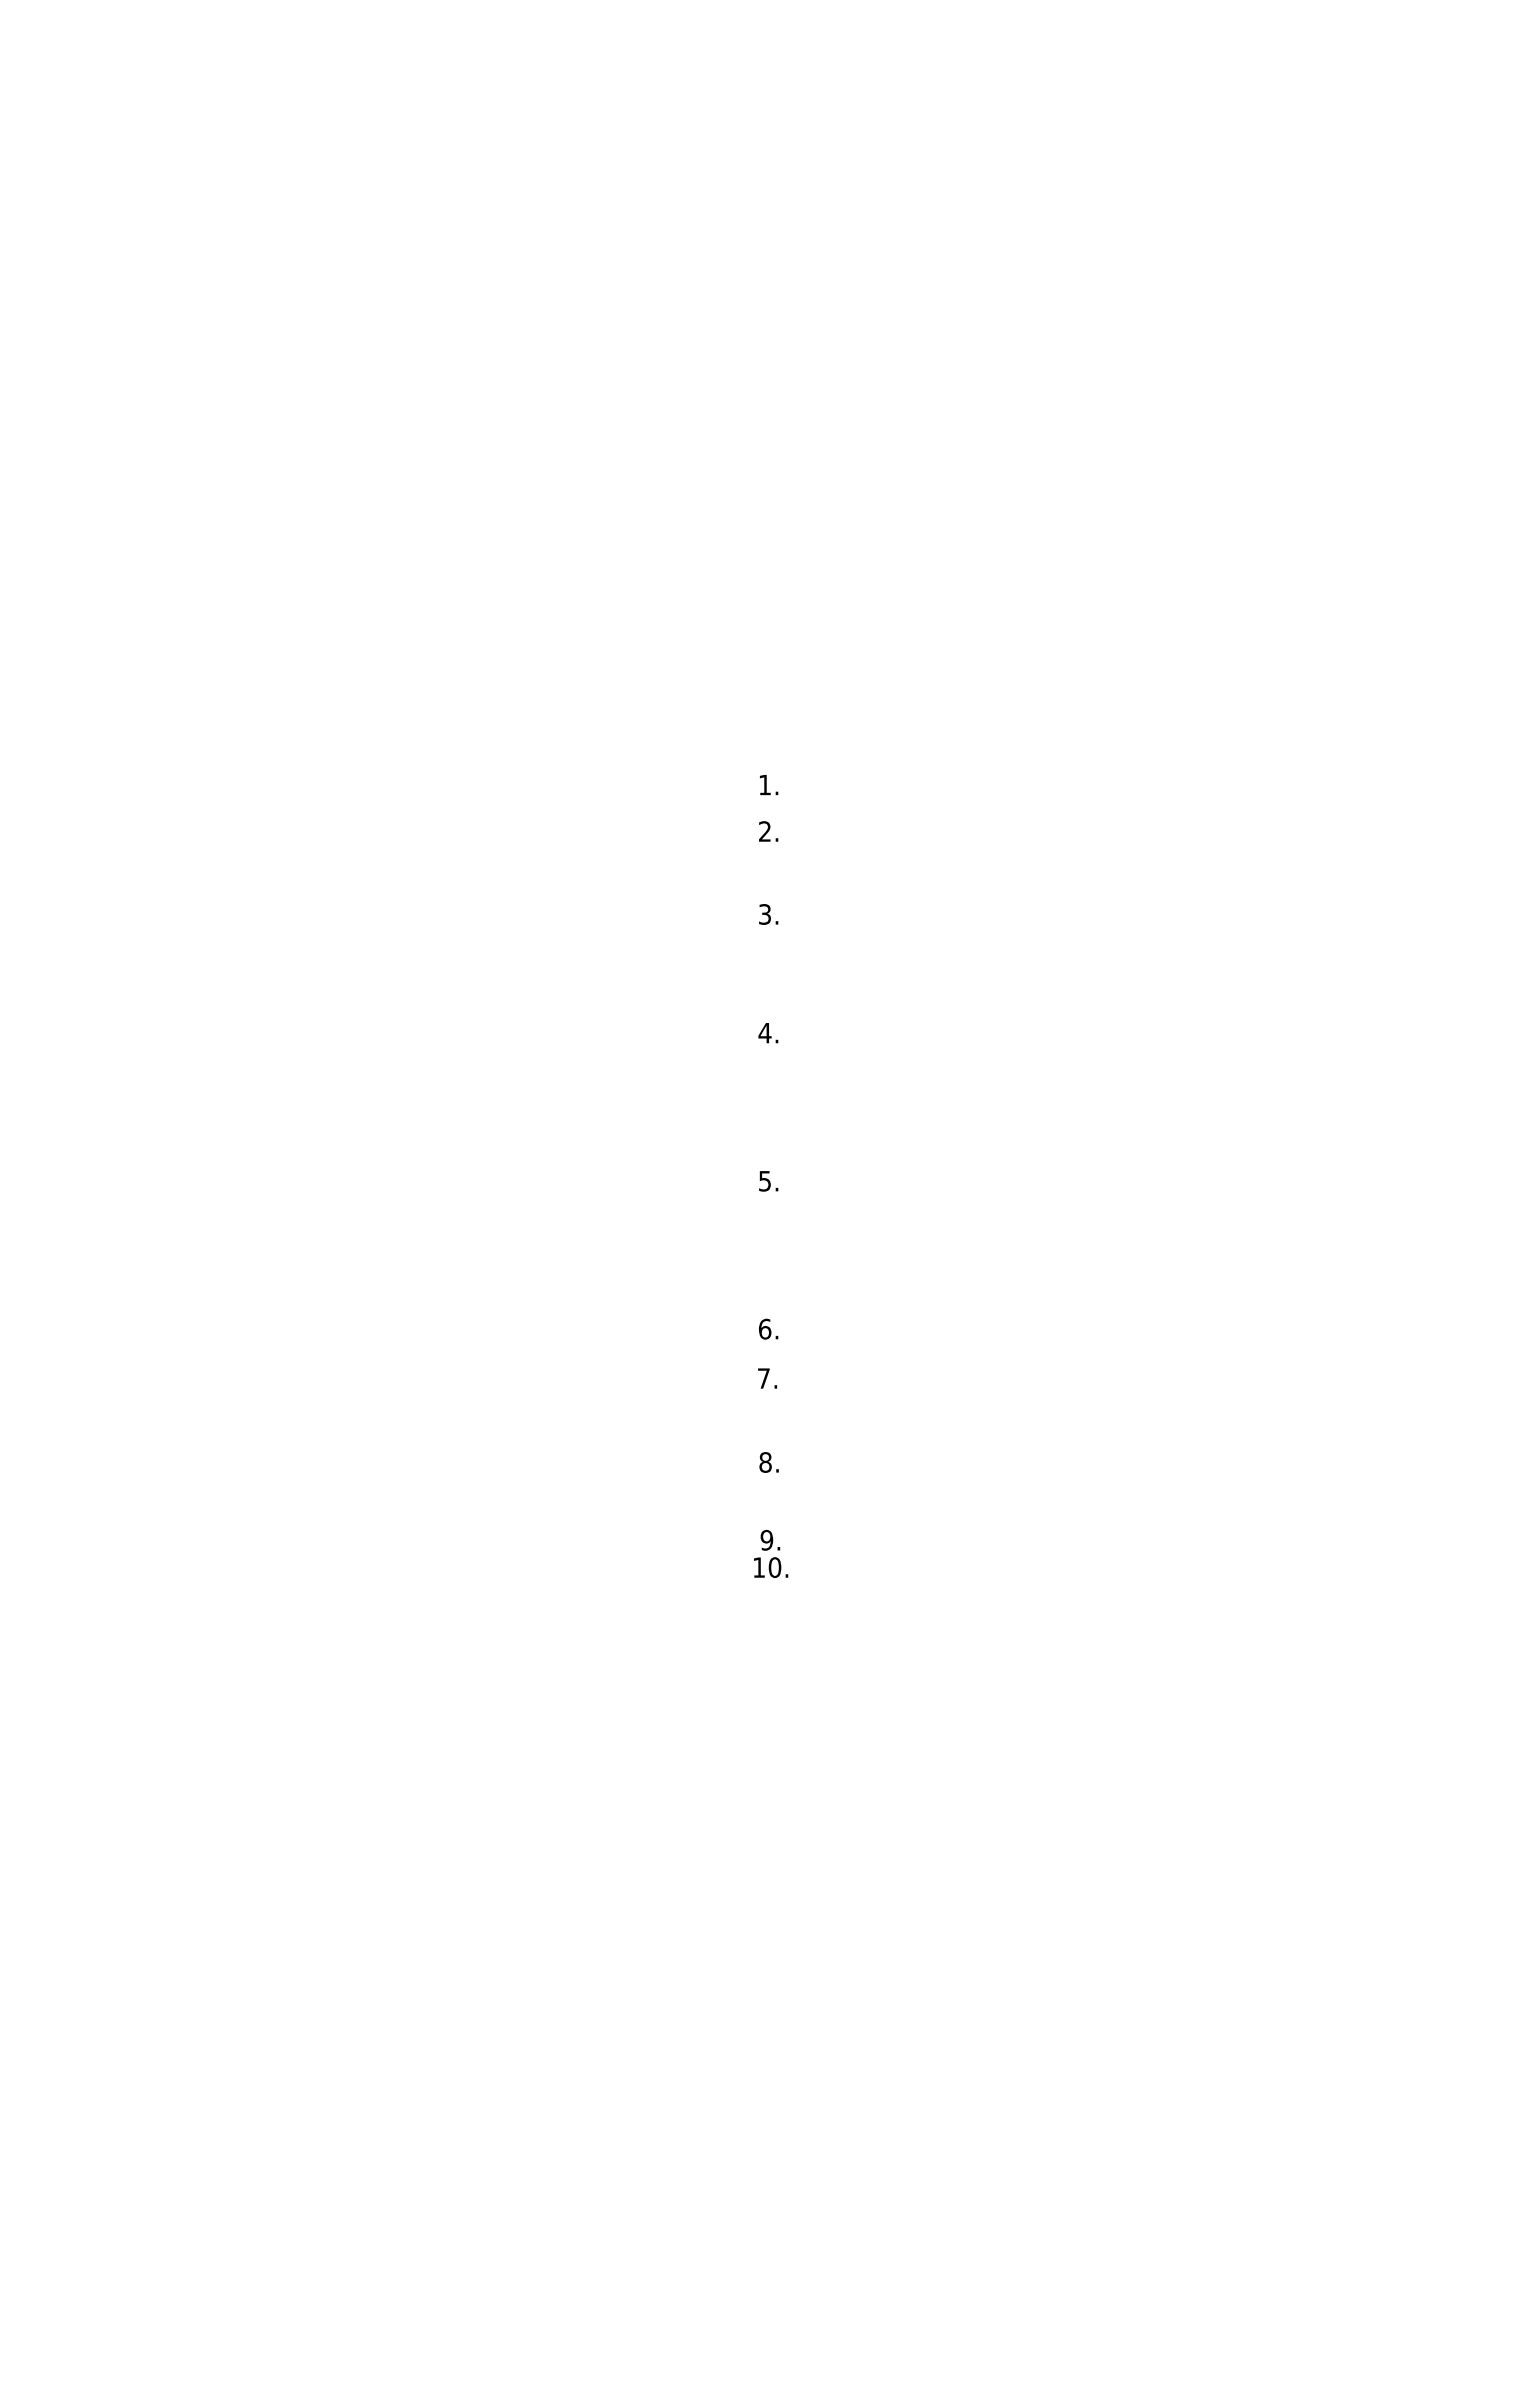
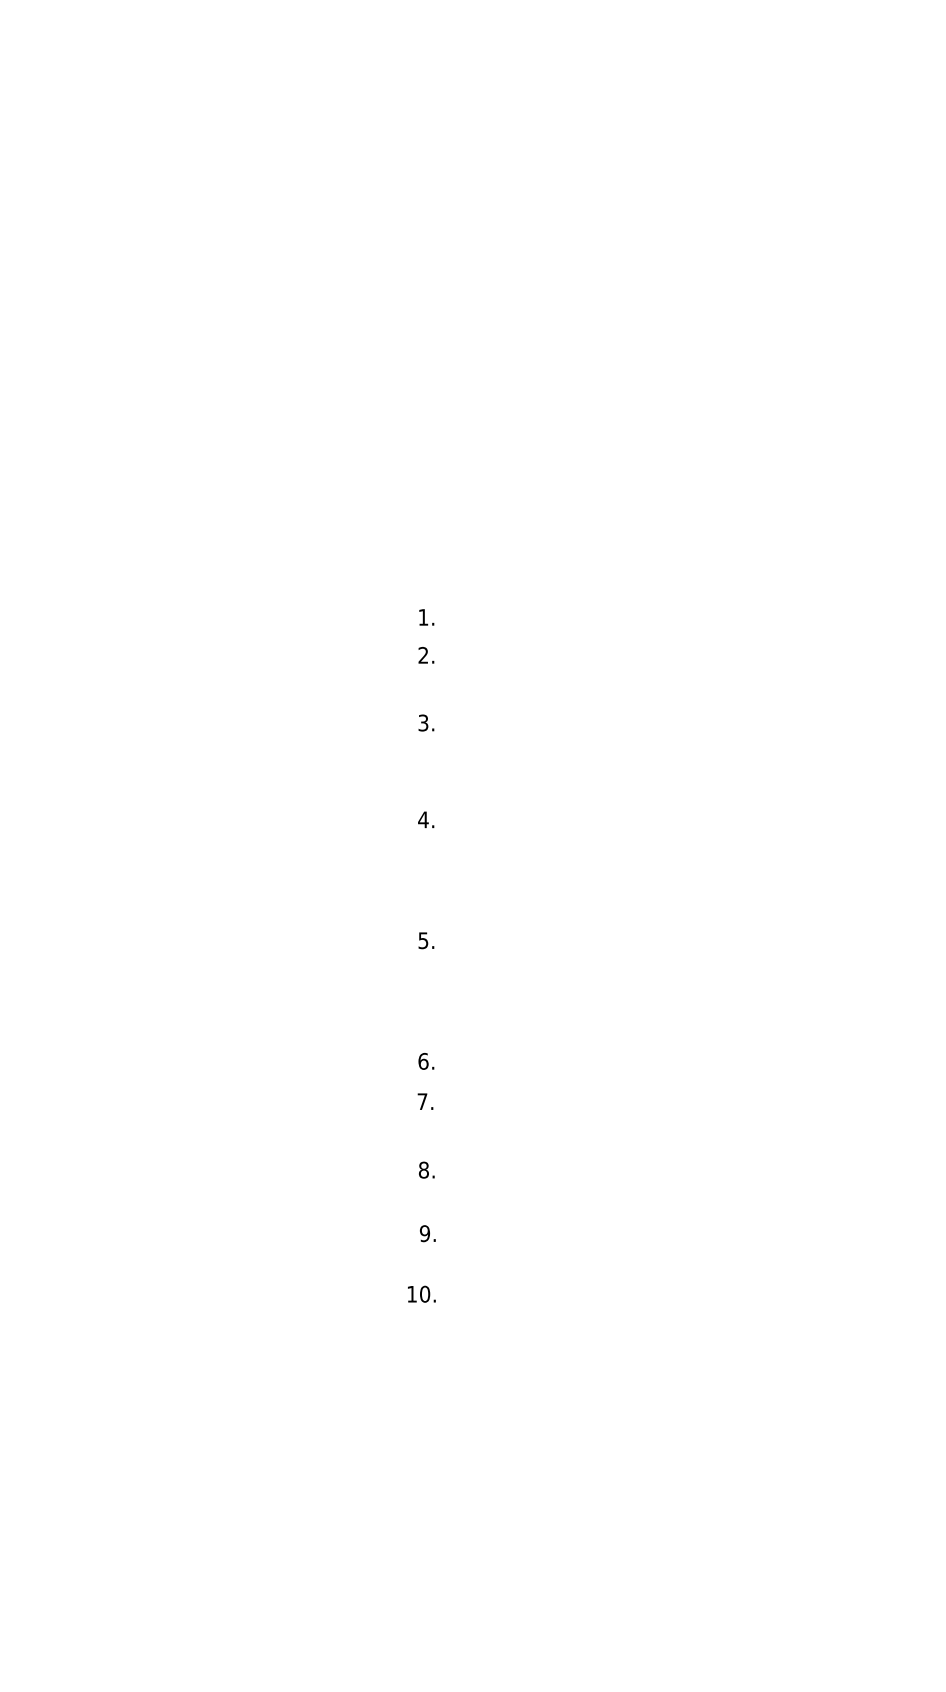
text: (771, 1567) -> (422, 1294), moved

